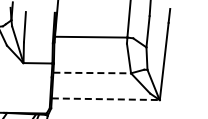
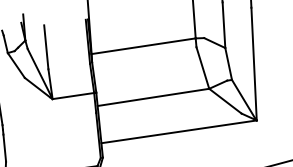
line: (92, 73) -> (153, 98), dashed -> solid
line: (106, 99) -> (180, 132), dashed -> solid

